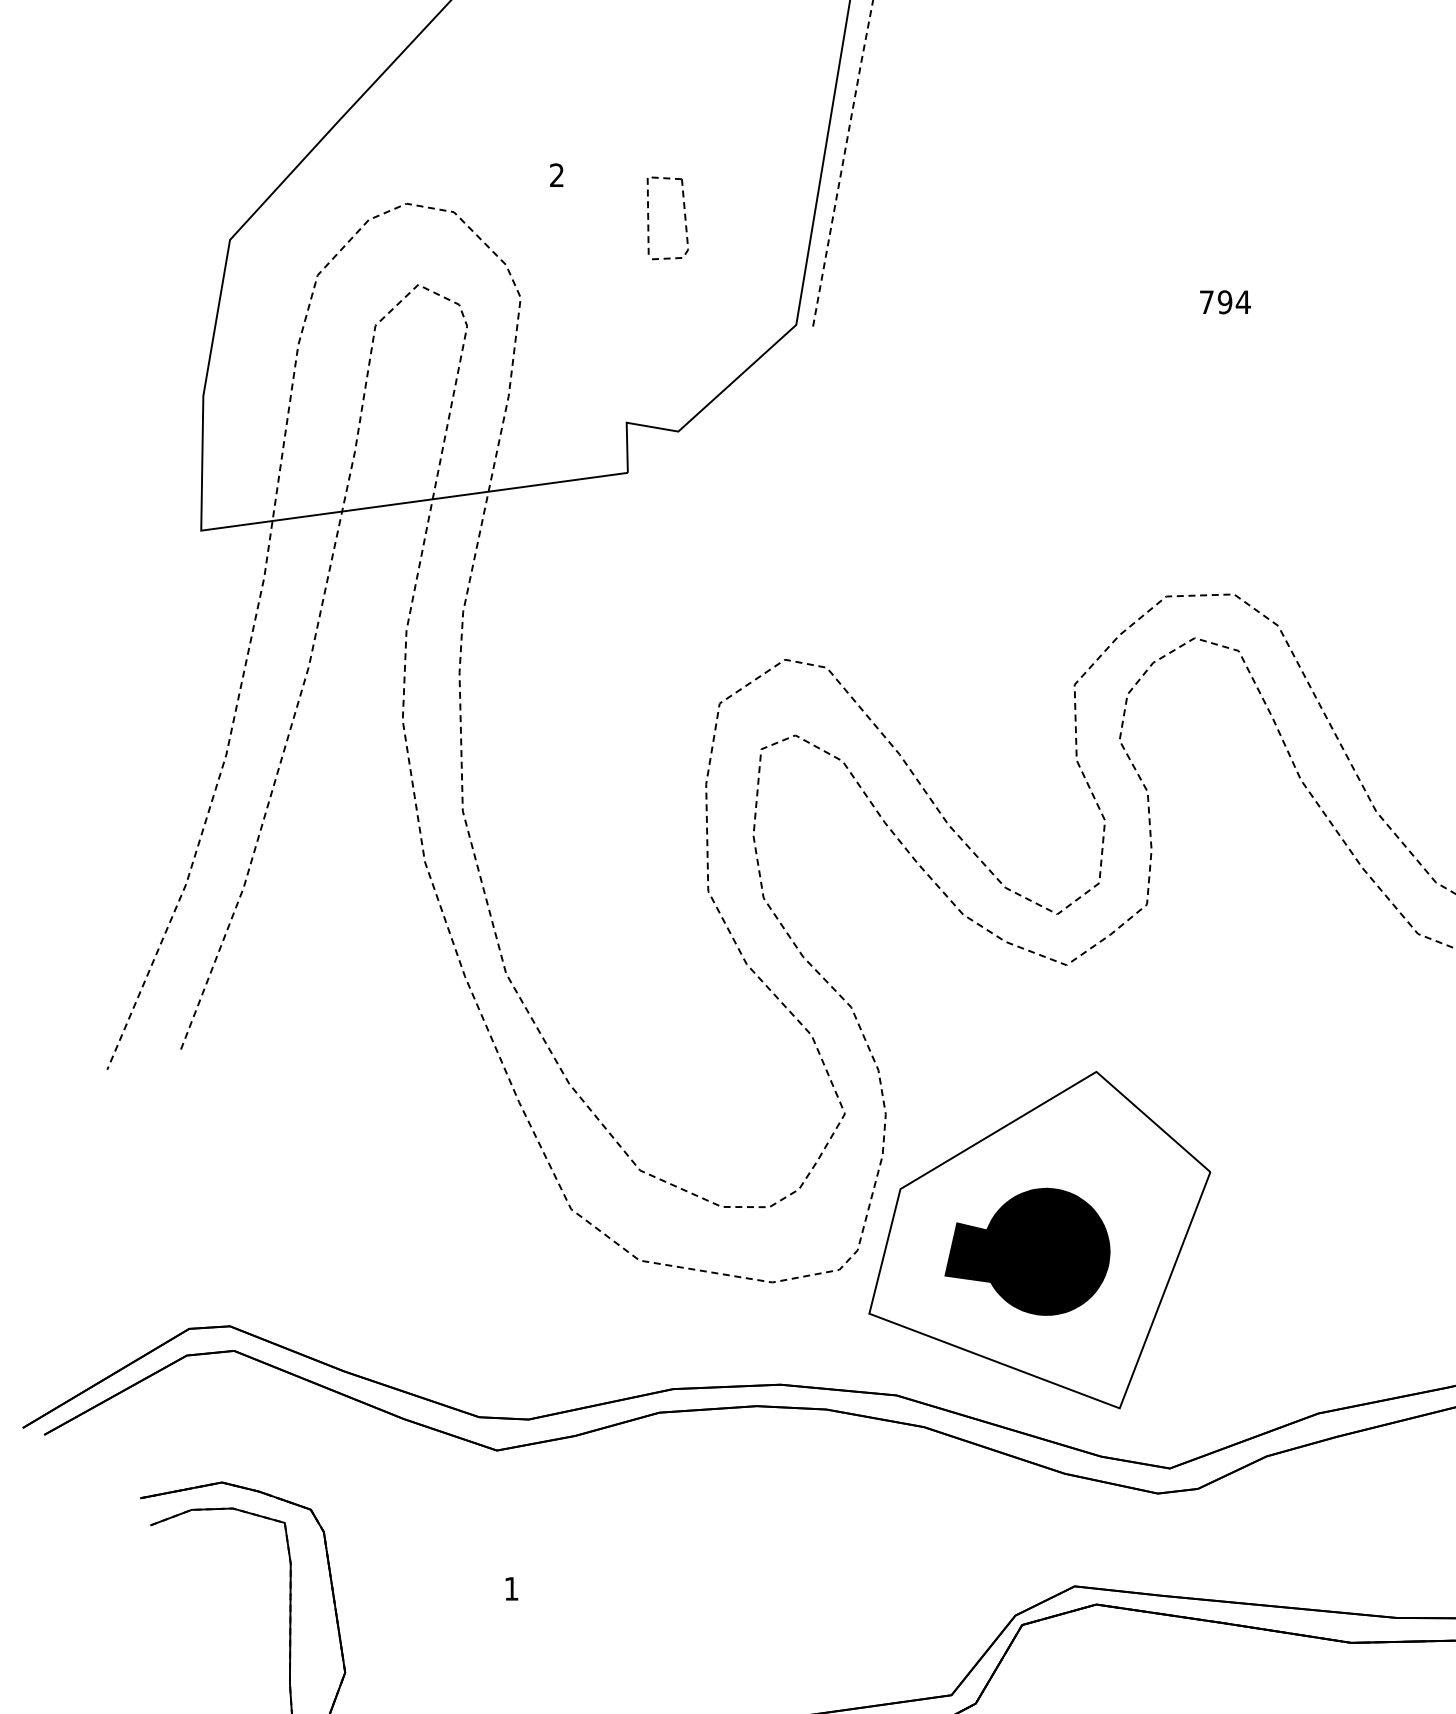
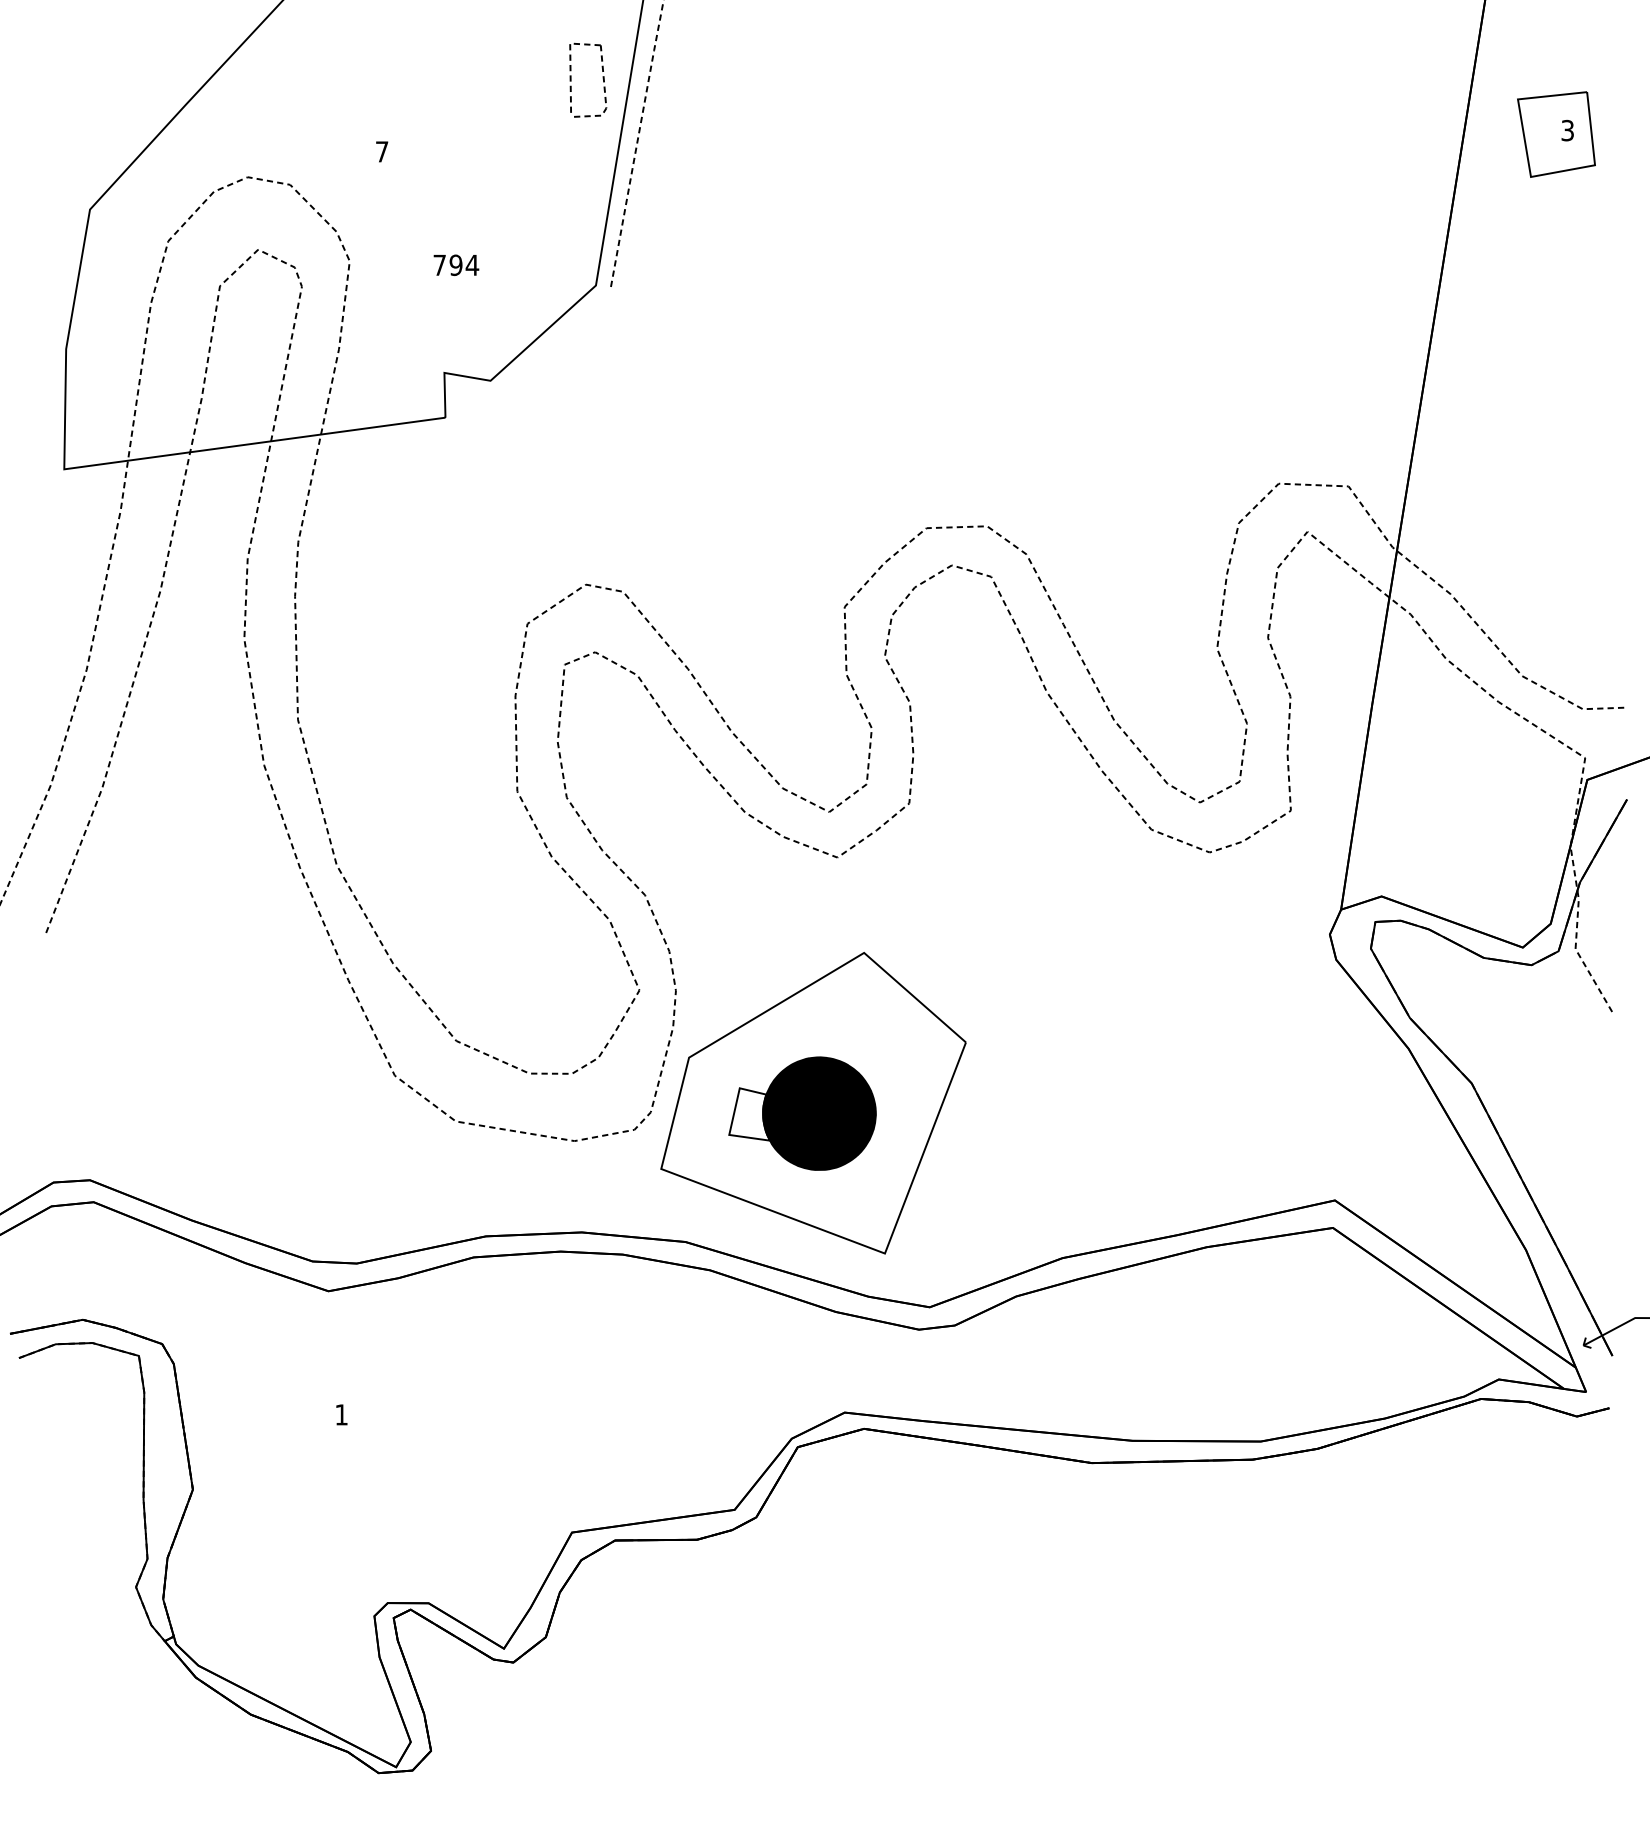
text: (557, 174) -> (382, 151), 2 -> 7
part: (683, 216) -> (602, 78), moved
text: (1225, 301) -> (456, 264), moved
fill: (968, 1252) -> (749, 1114), removed

